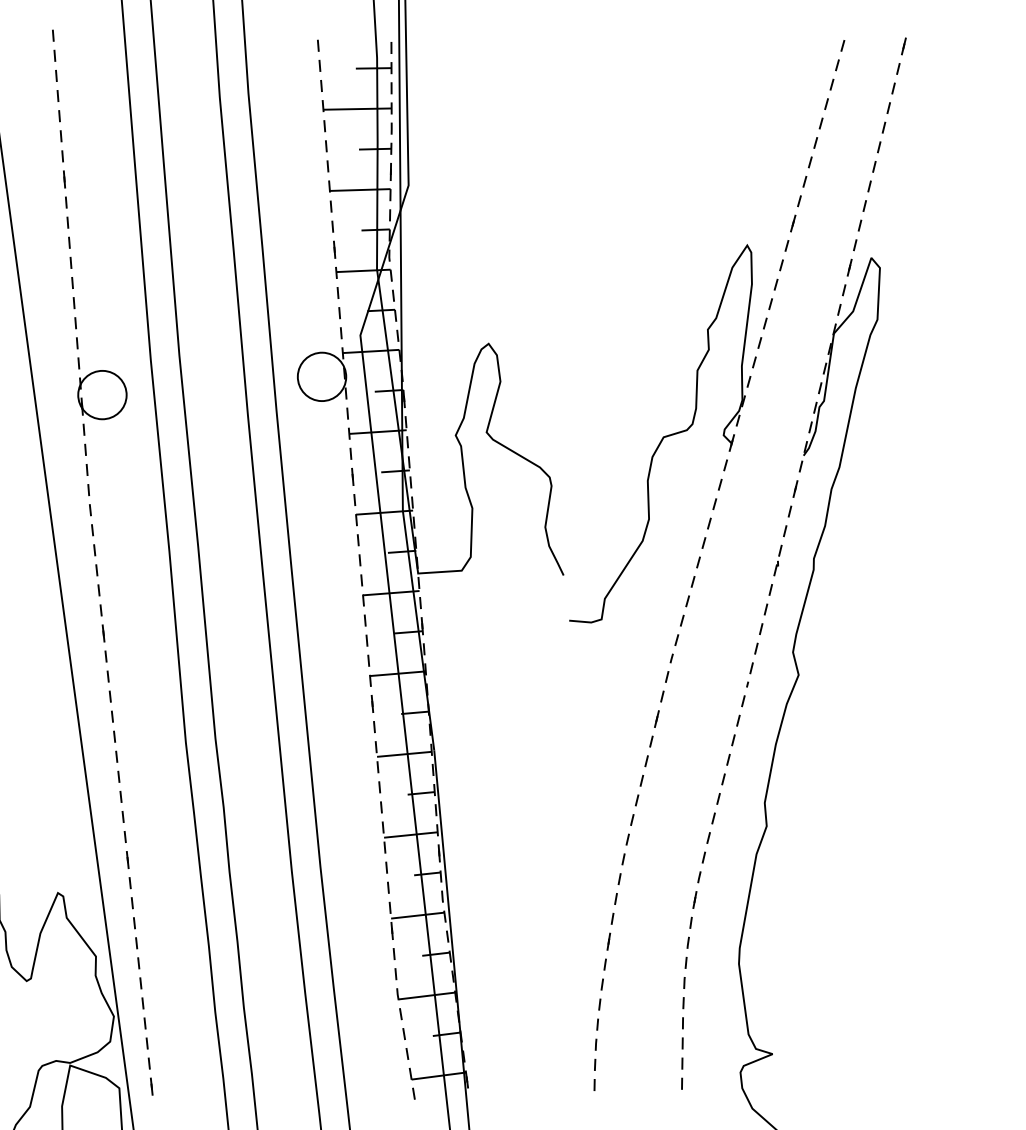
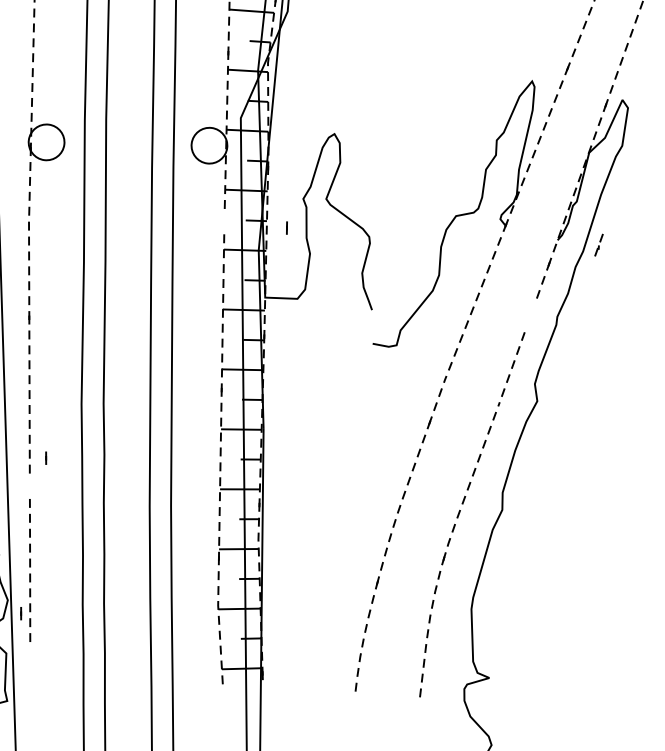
line: (352, 476) -> (286, 227), moved
part: (777, 560) -> (598, 245), moved
line: (127, 859) -> (46, 457), moved
line: (151, 1086) -> (20, 613), moved

